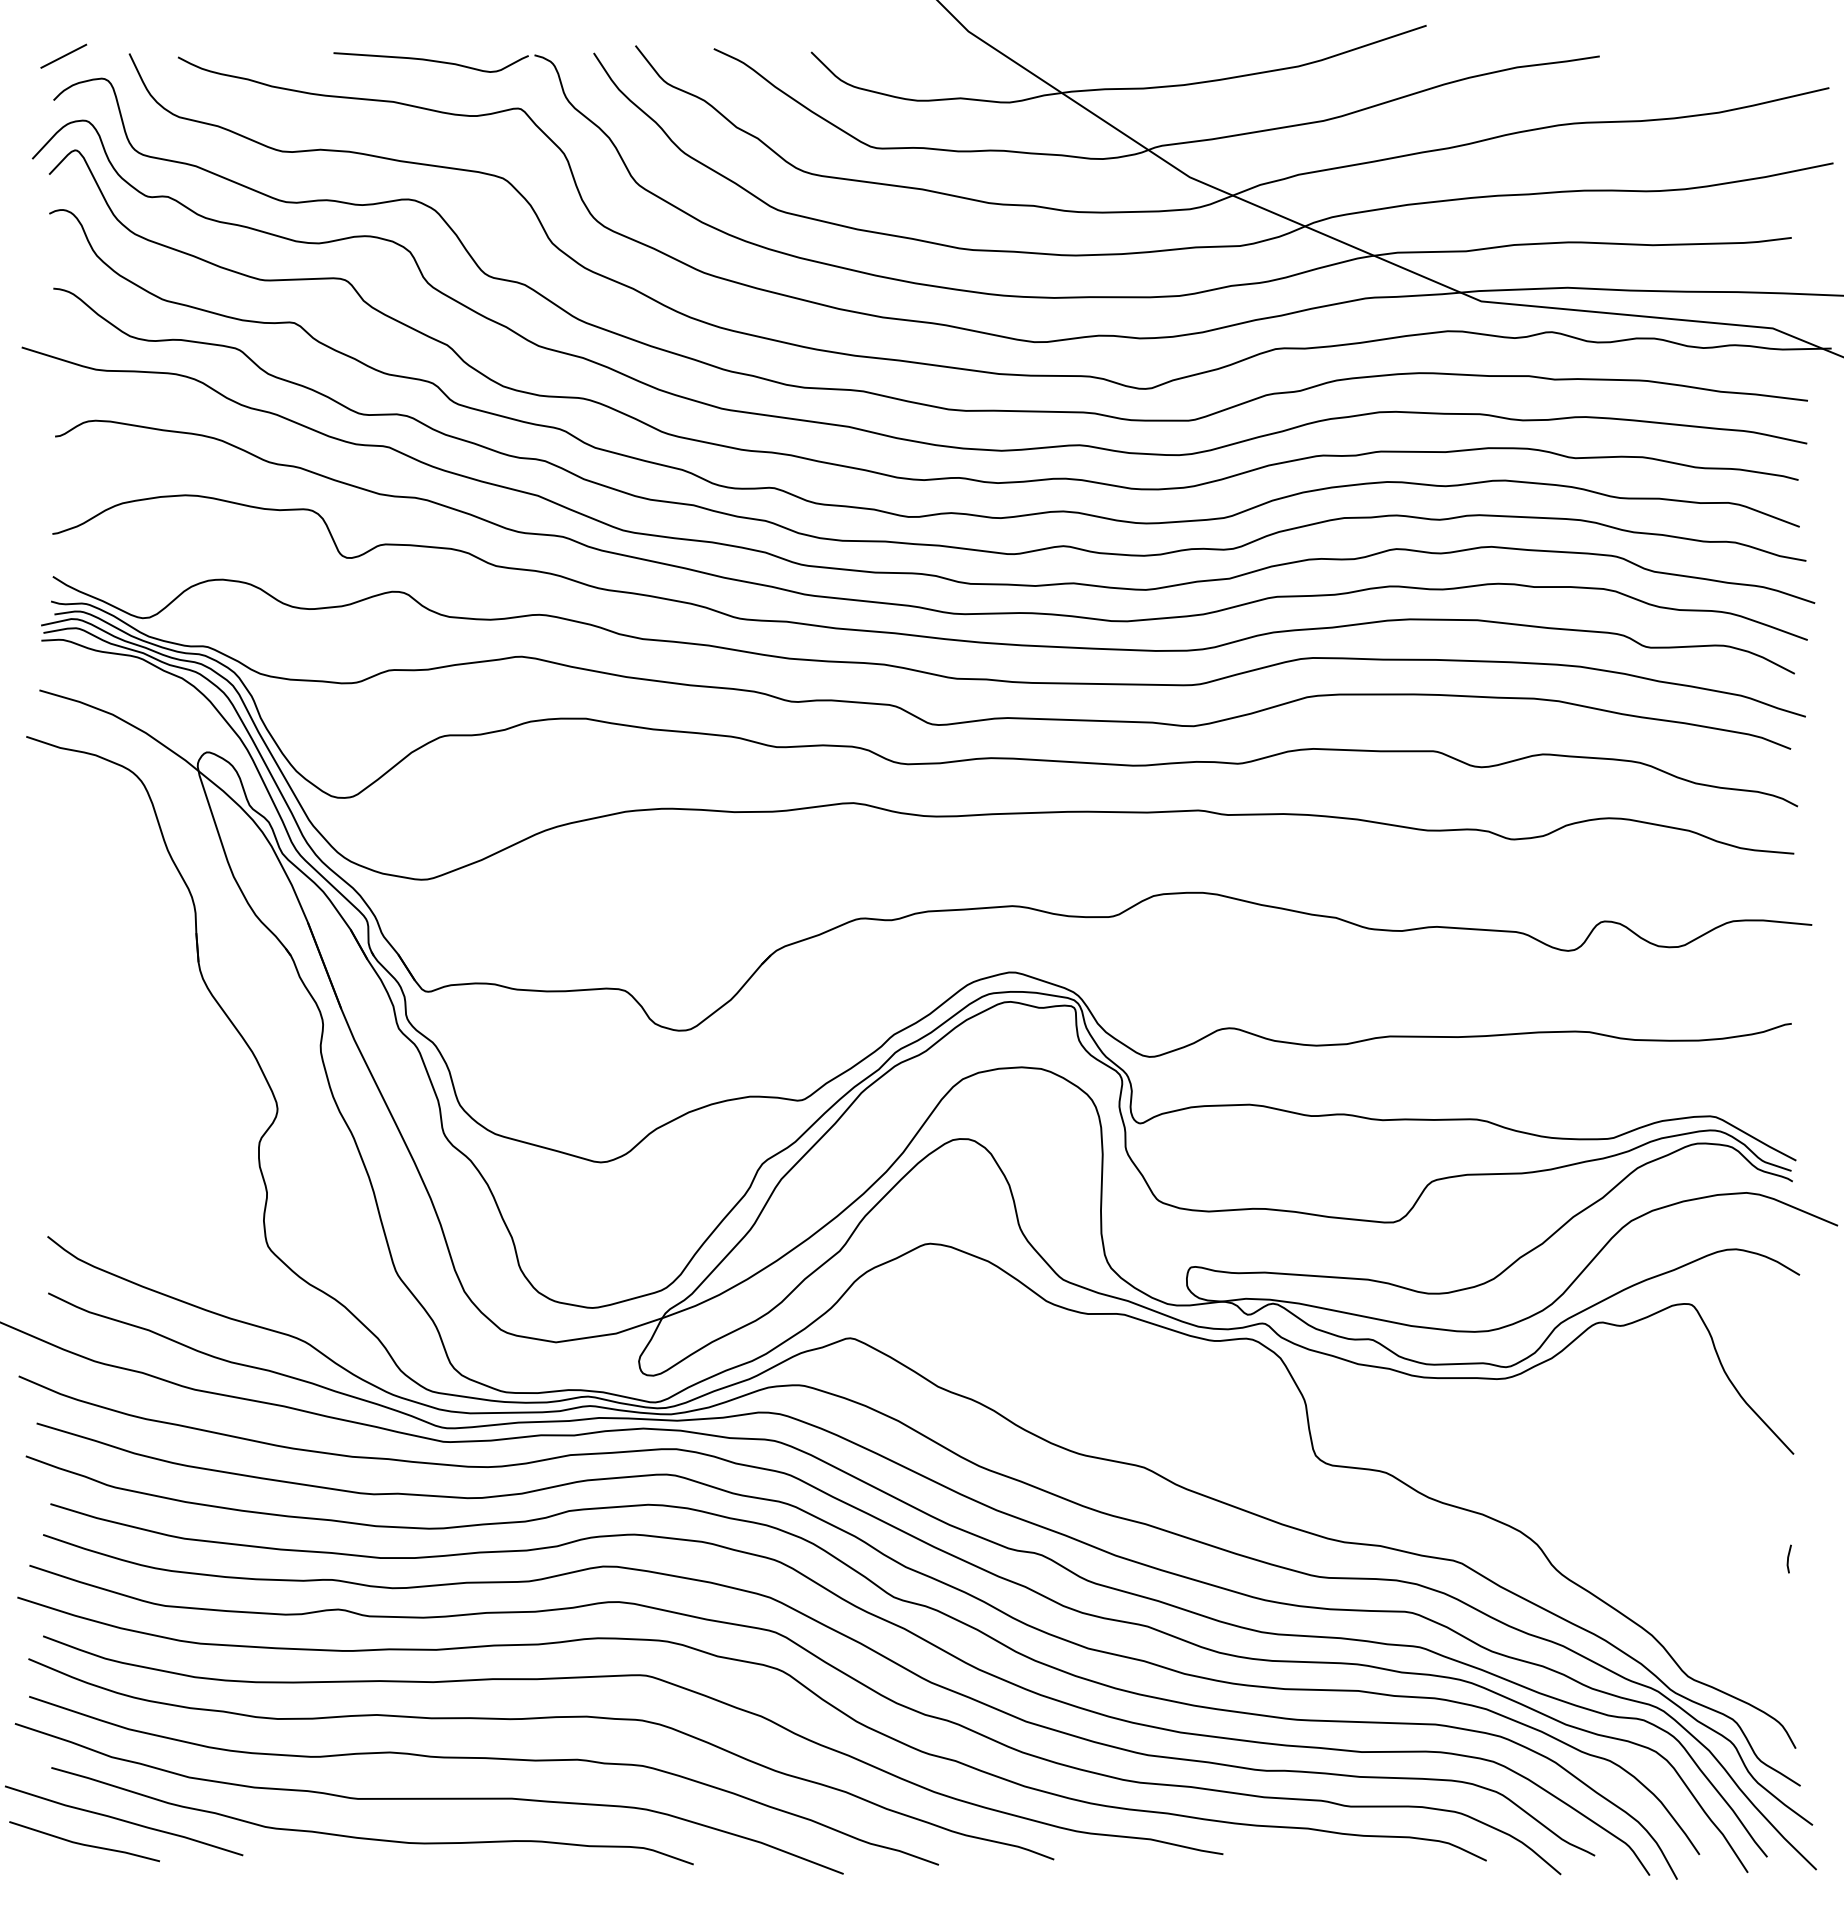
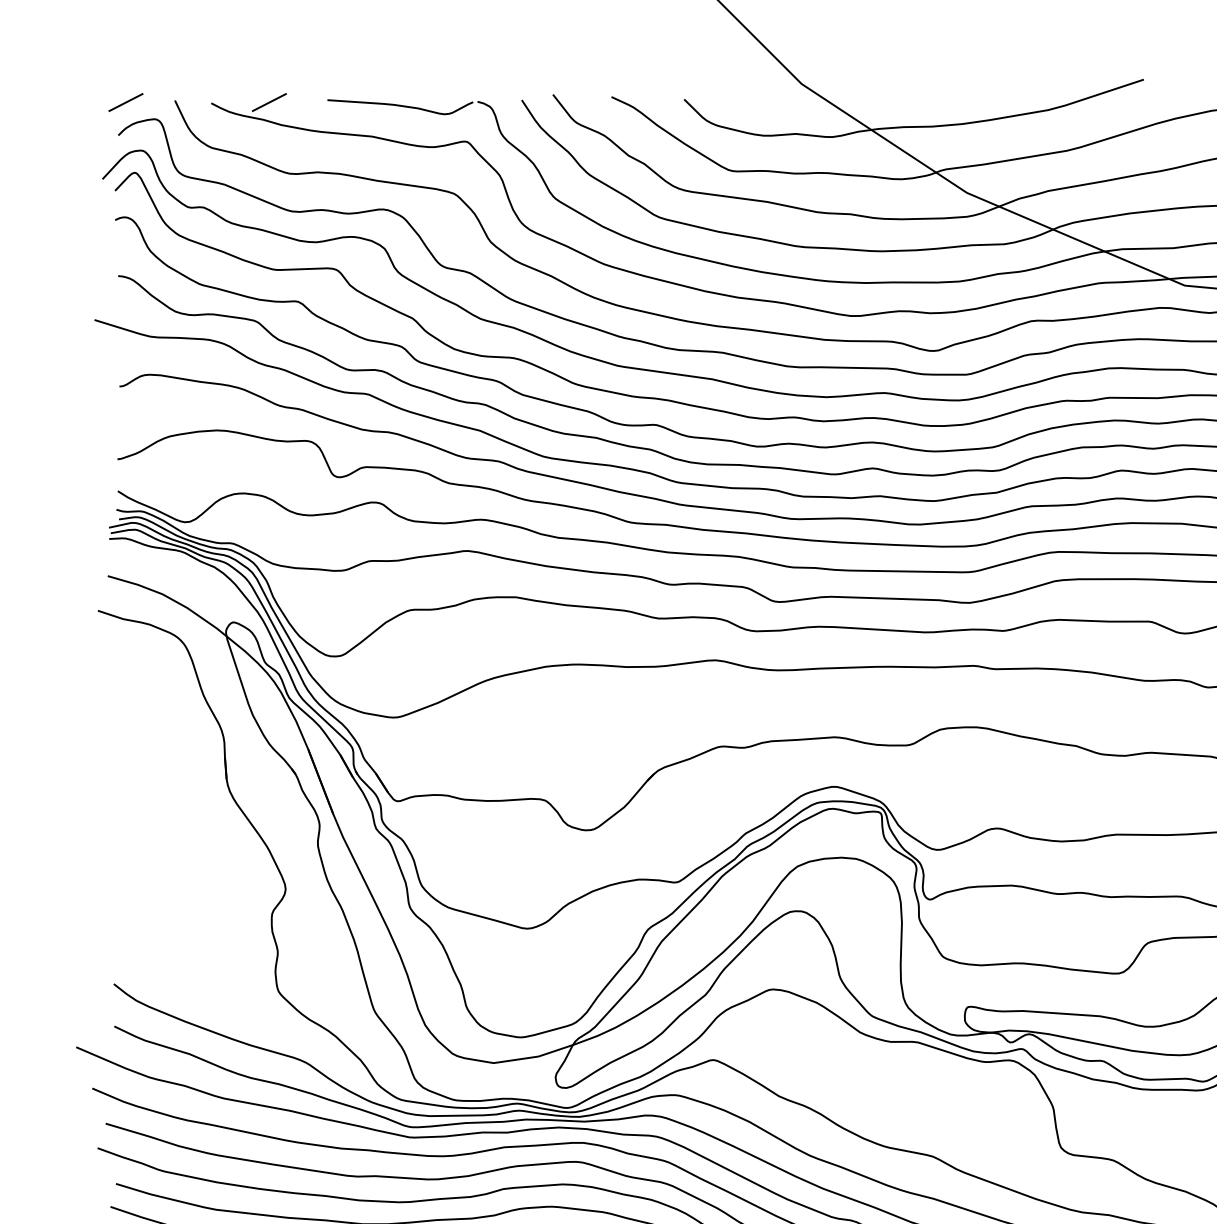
line: (255, 55) -> (269, 101), added

